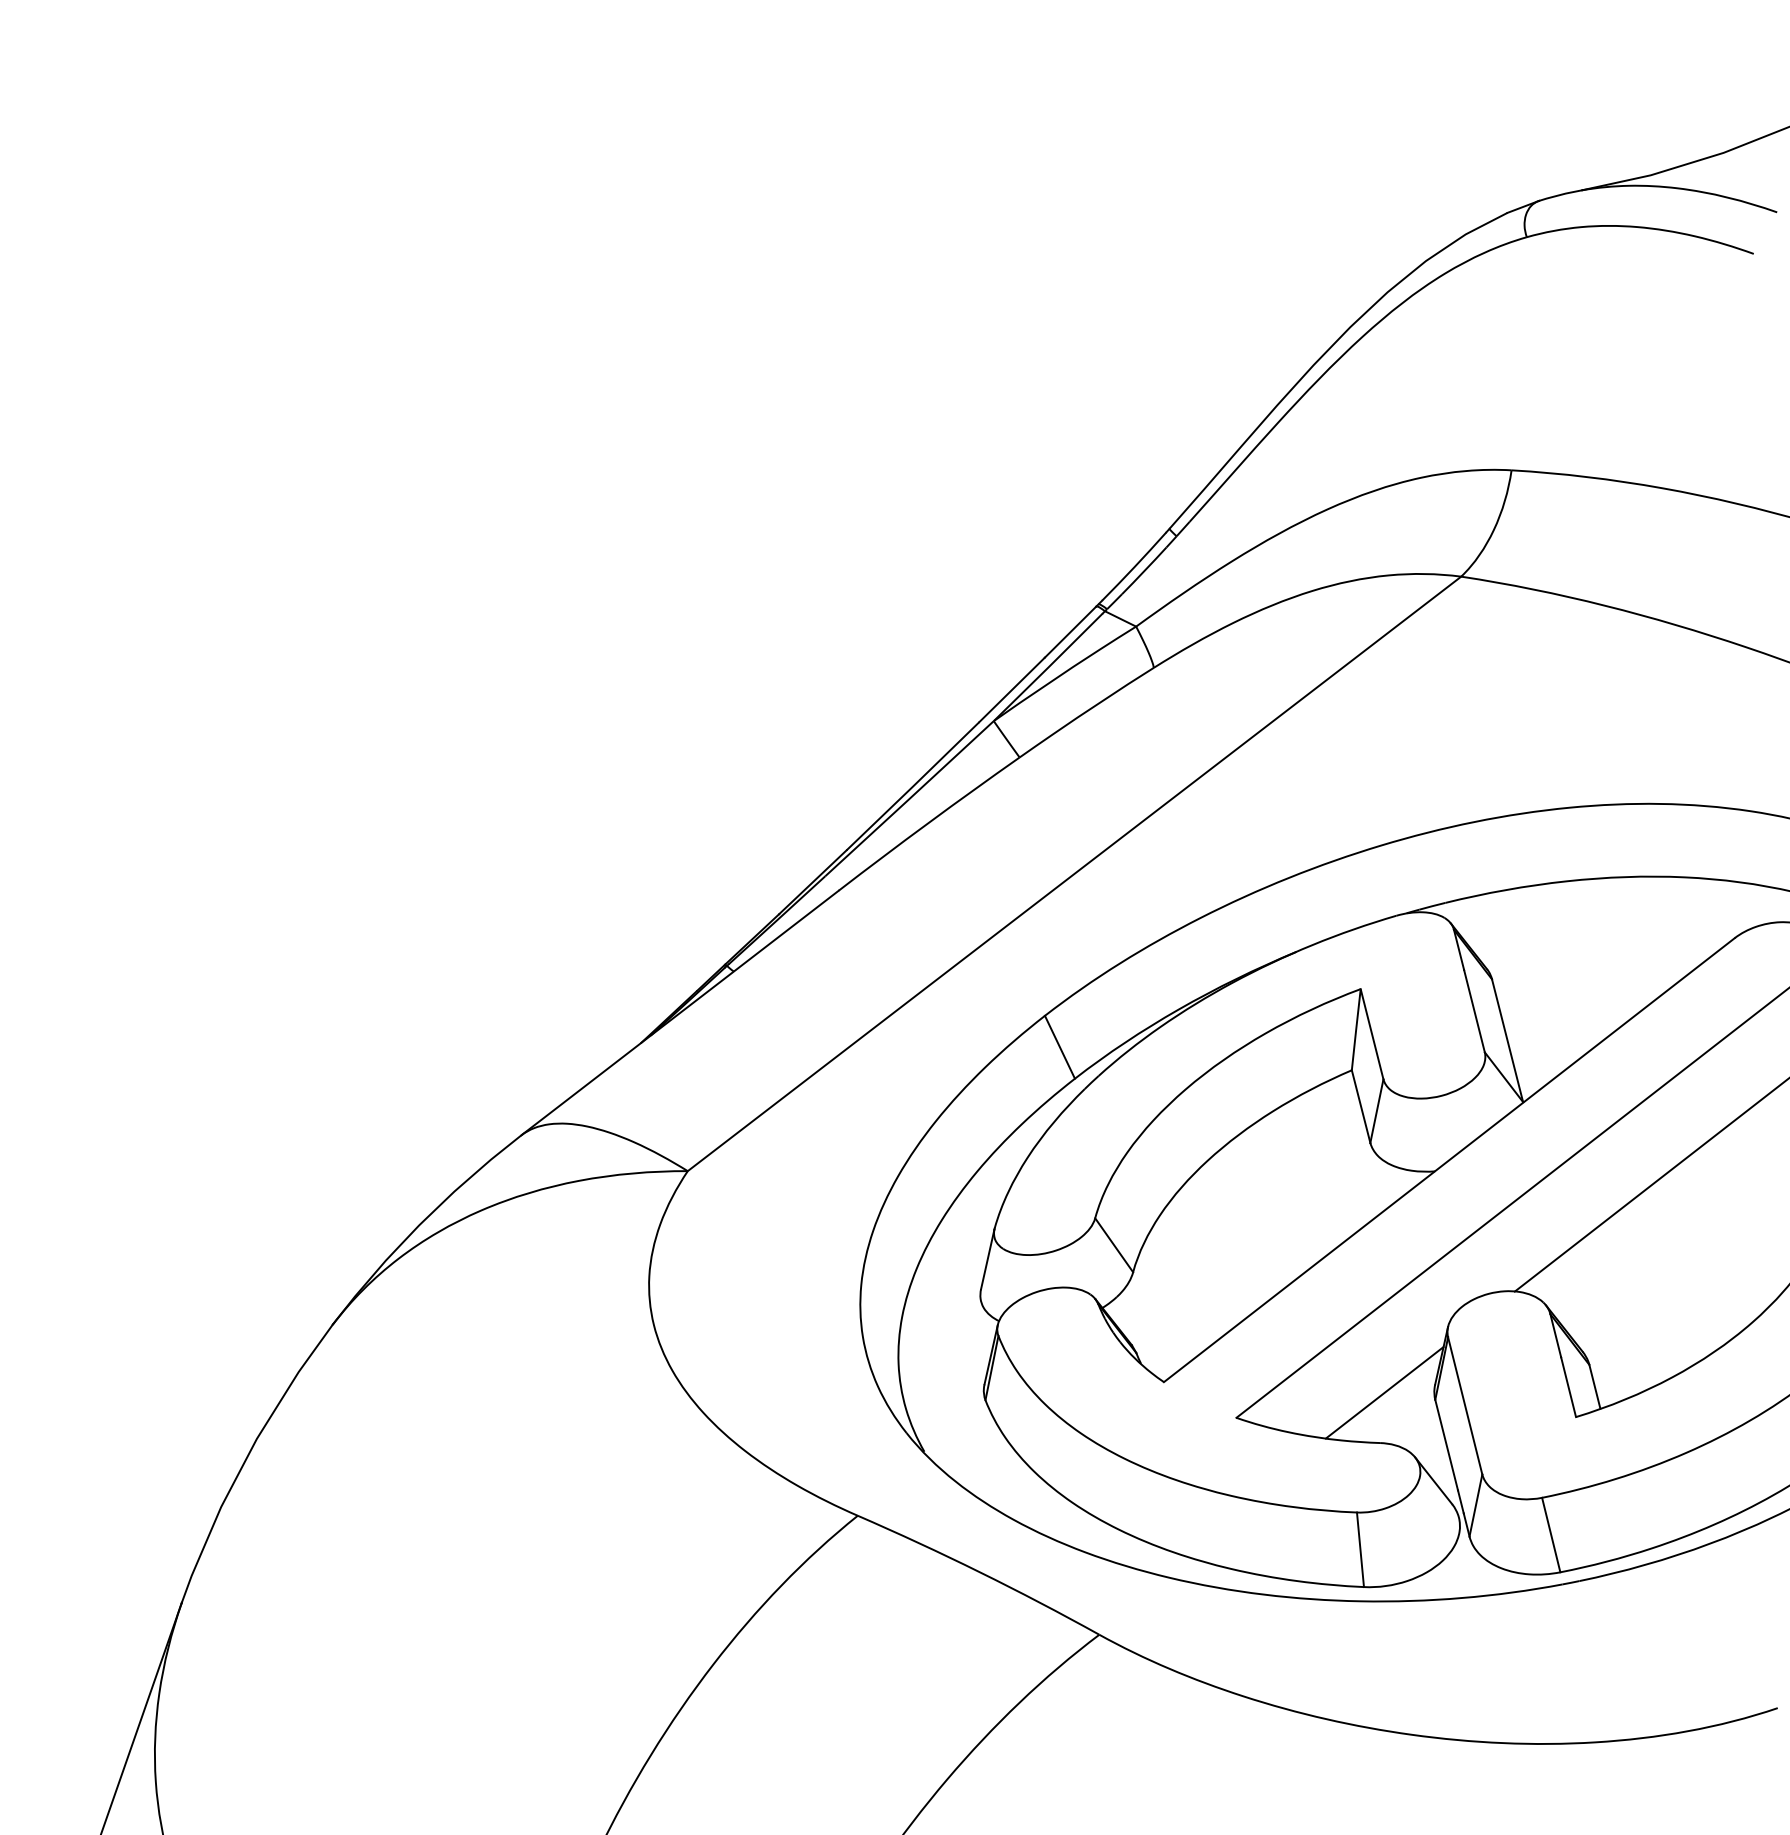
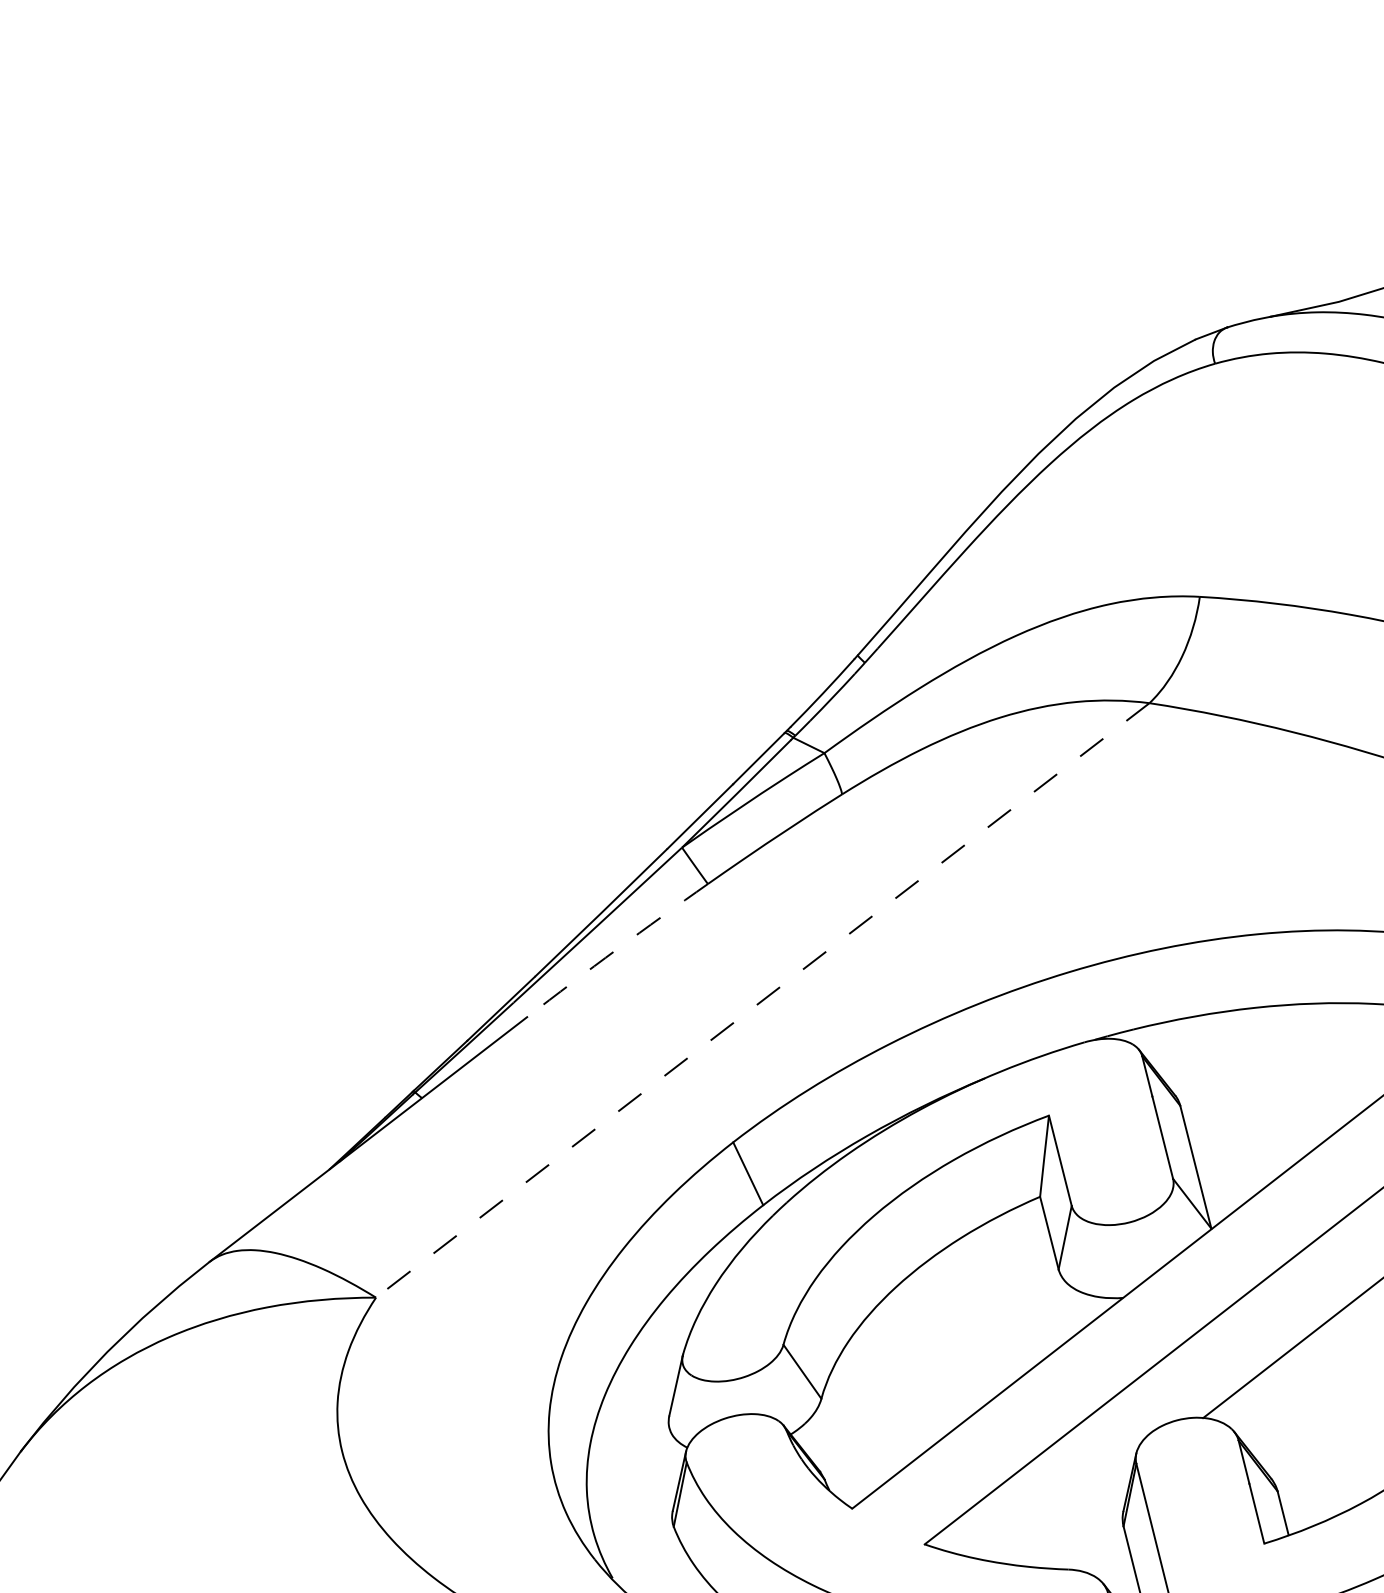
arc: (928, 823) -> (616, 950), solid -> dashed
line: (1074, 873) -> (762, 1000), solid -> dashed
line: (1384, 1392) -> (1072, 1519), removed

